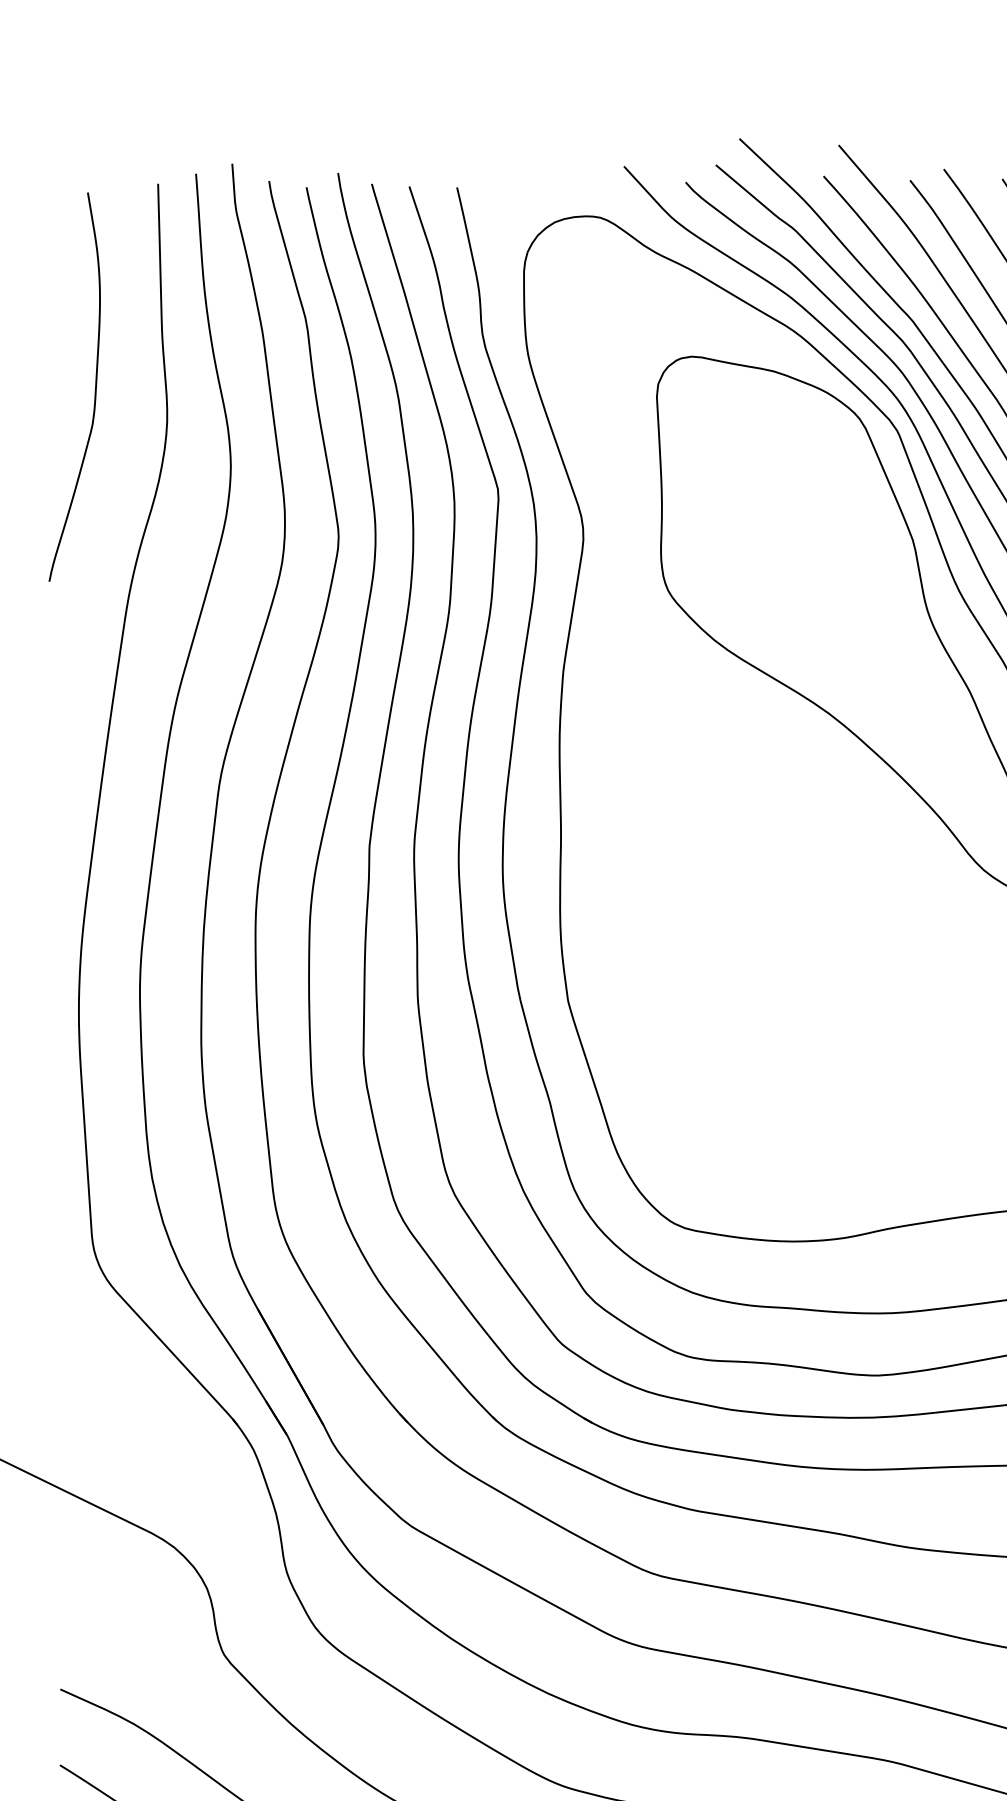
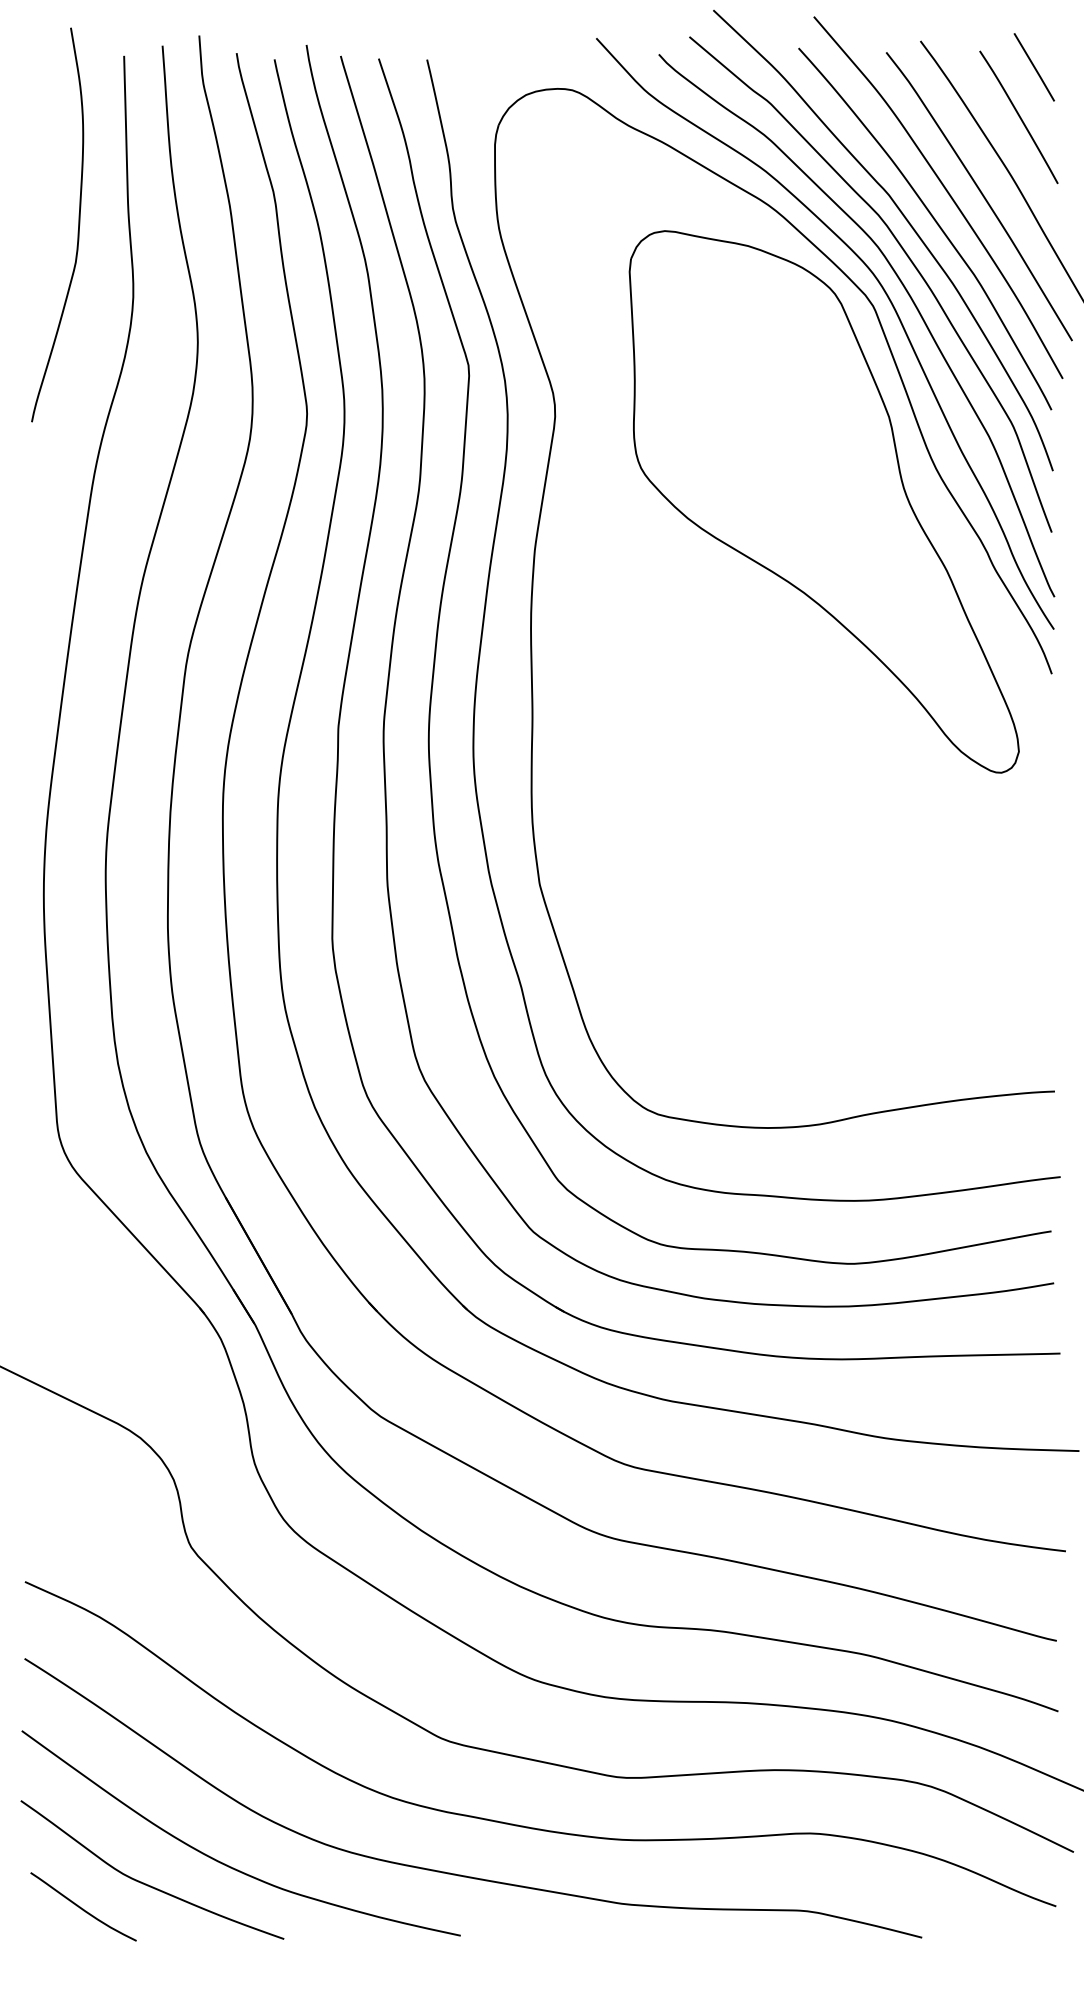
curve: (95, 386) -> (78, 224), moved

